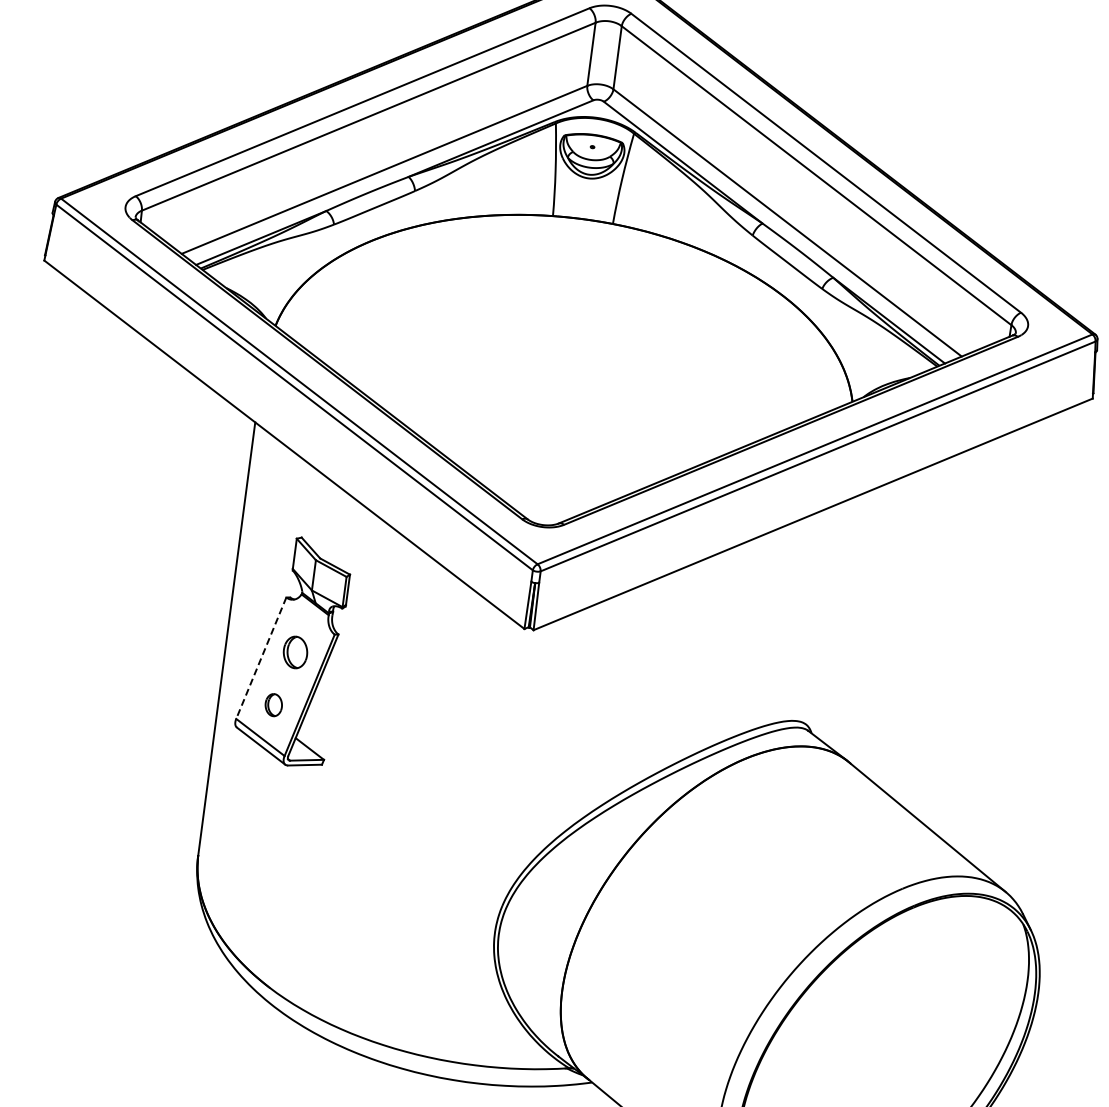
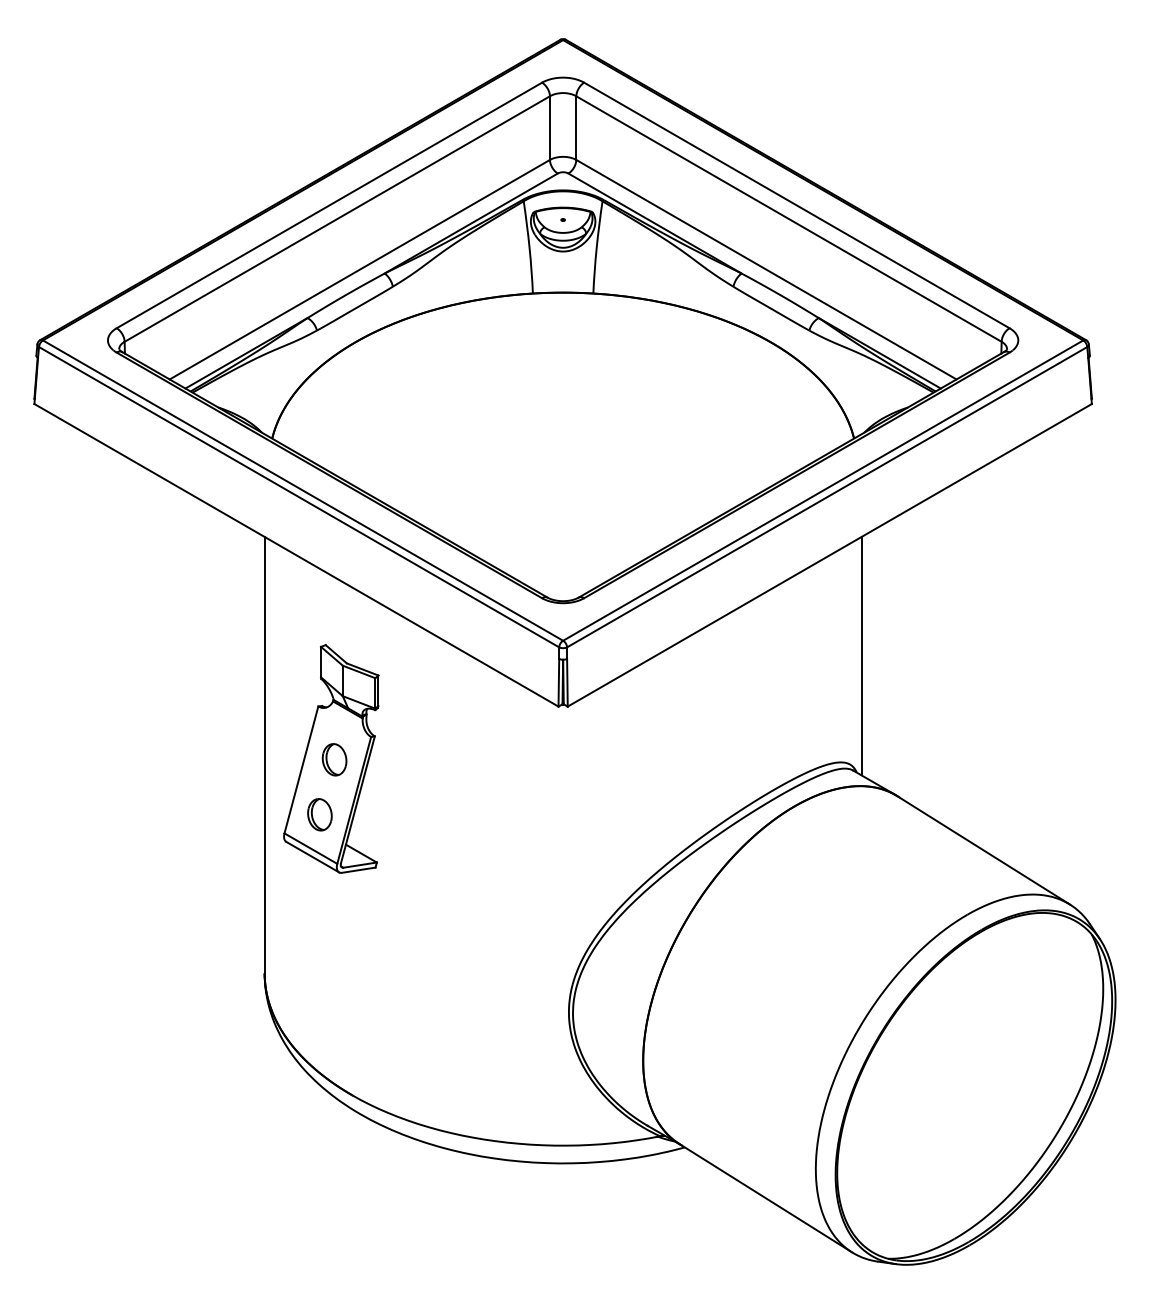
line: (831, 617) -> (861, 655), added
line: (261, 657) -> (301, 769), dashed -> solid
part: (273, 704) -> (319, 814), size x1.43

